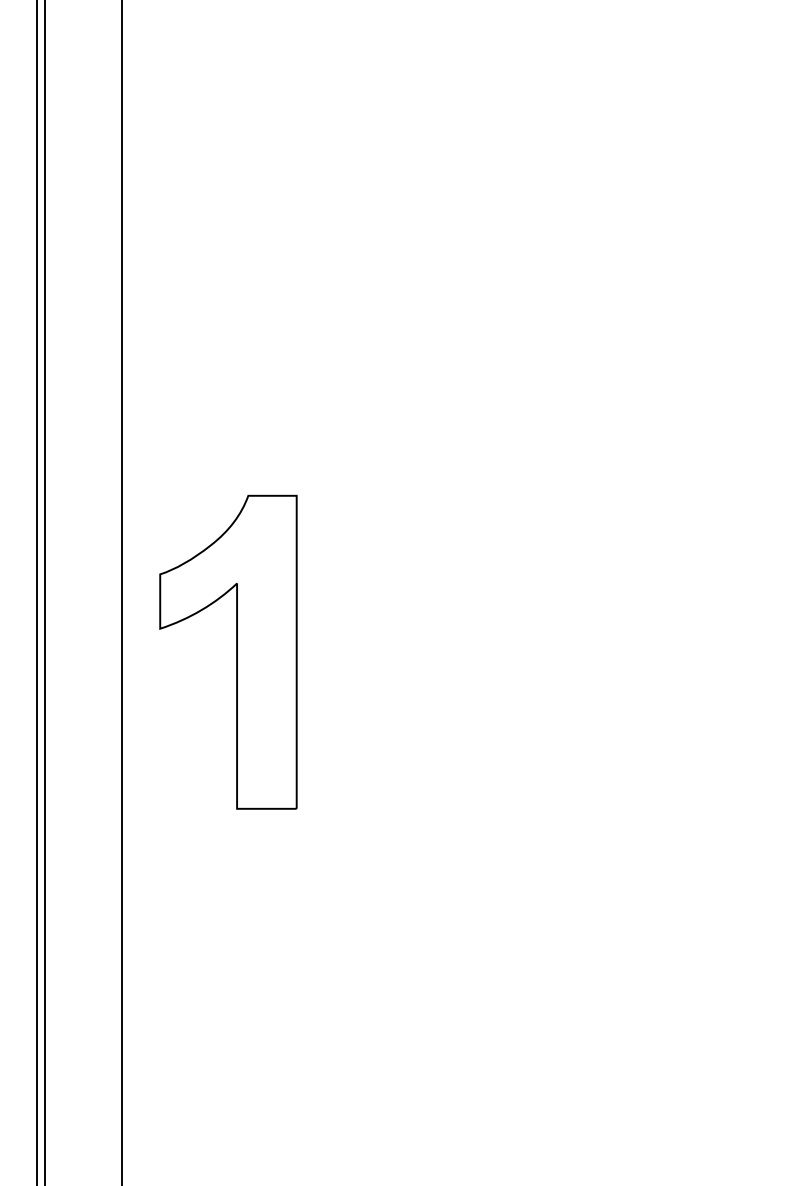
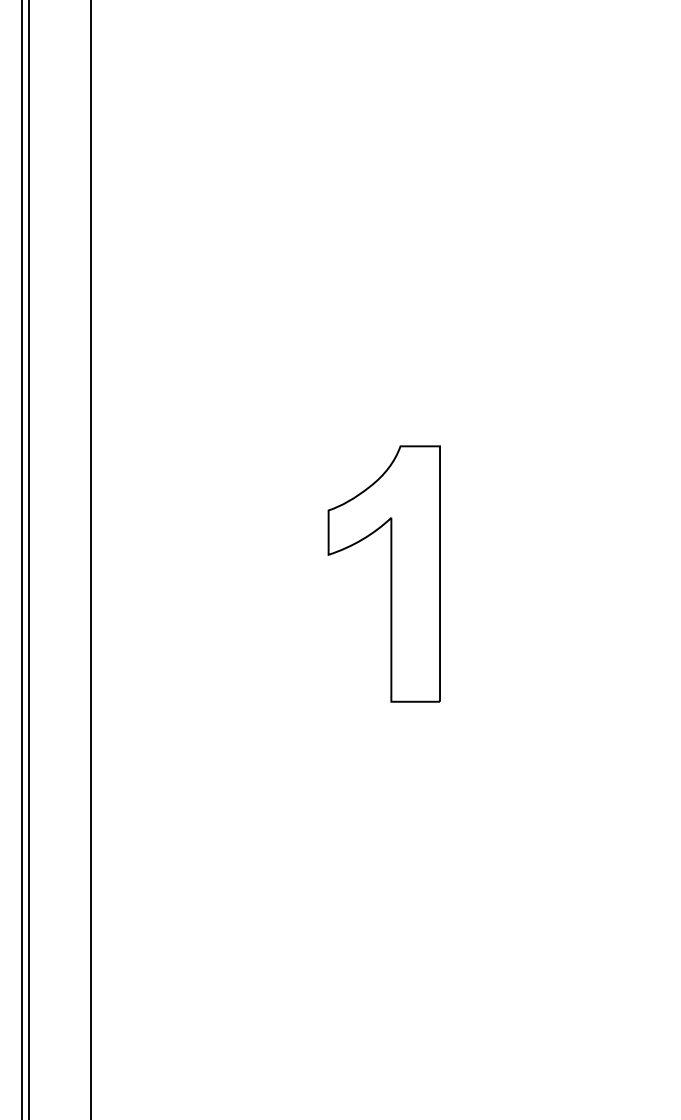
part: (236, 651) -> (390, 573), moved

